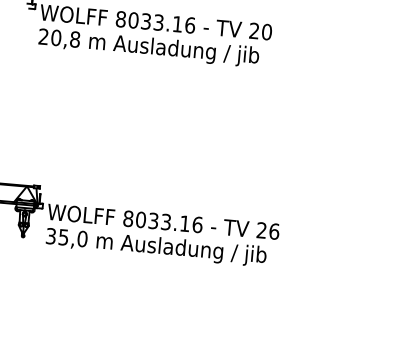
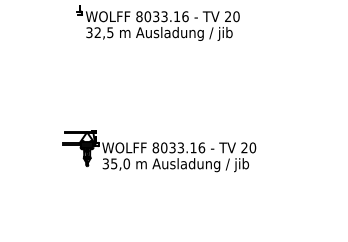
text: (58, 37) -> (99, 32), 20,8 -> 32,5
text: (275, 231) -> (253, 147), 26 -> 20

